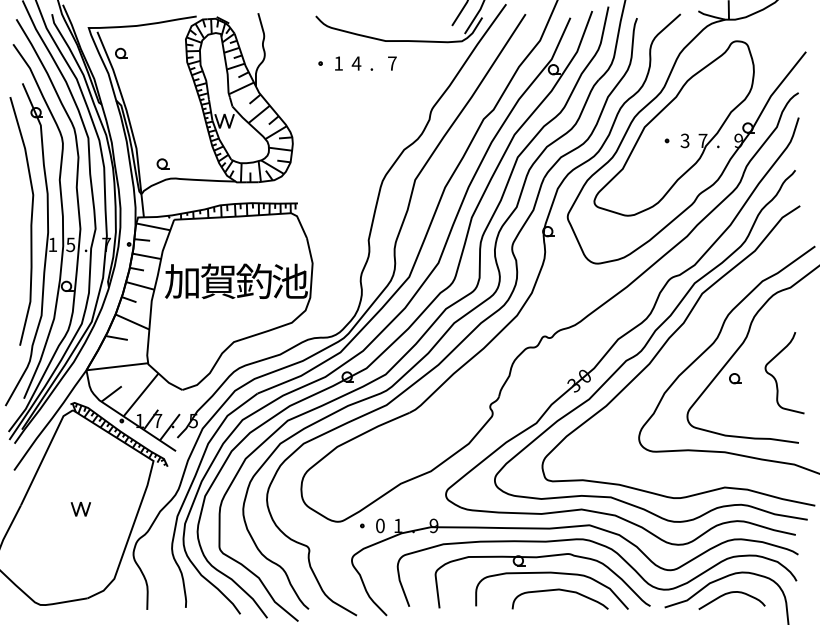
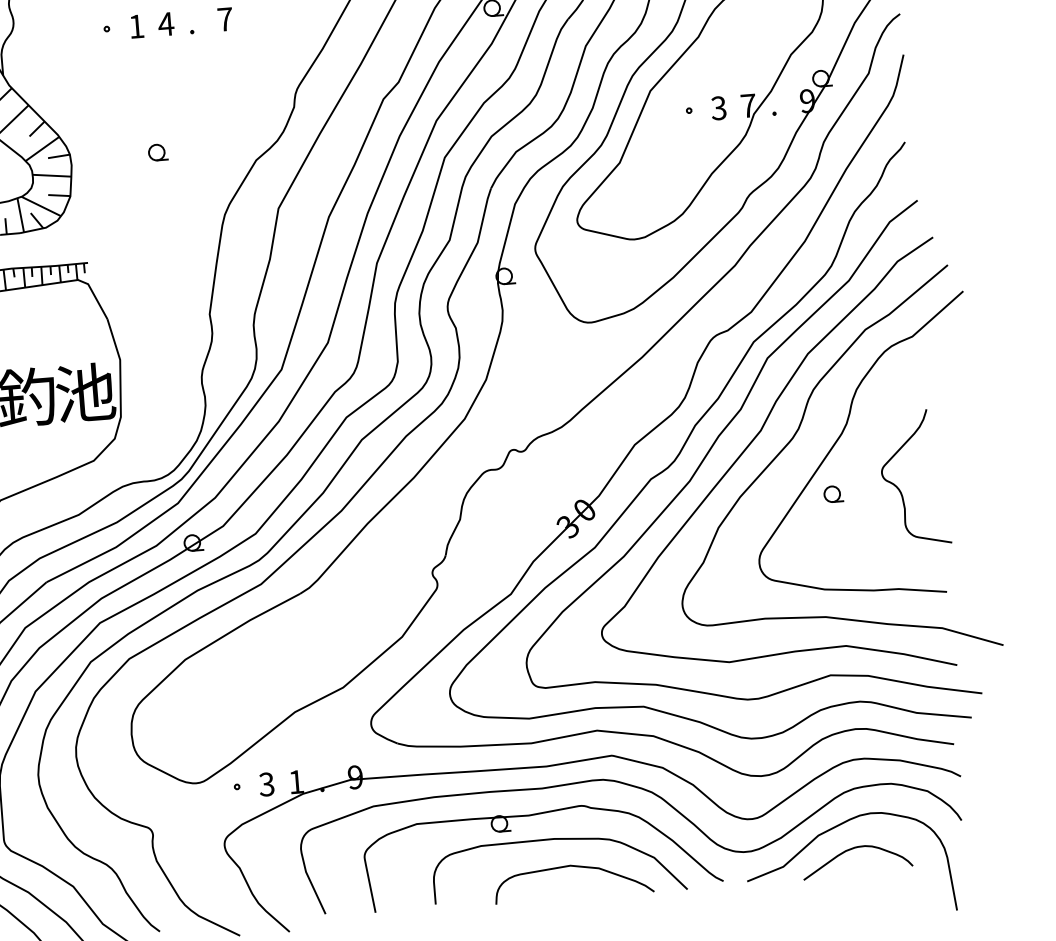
part: (345, 139) -> (157, 151), added
curve: (683, 350) -> (744, 454), added
text: (379, 525) -> (265, 783), 0 -> 3

